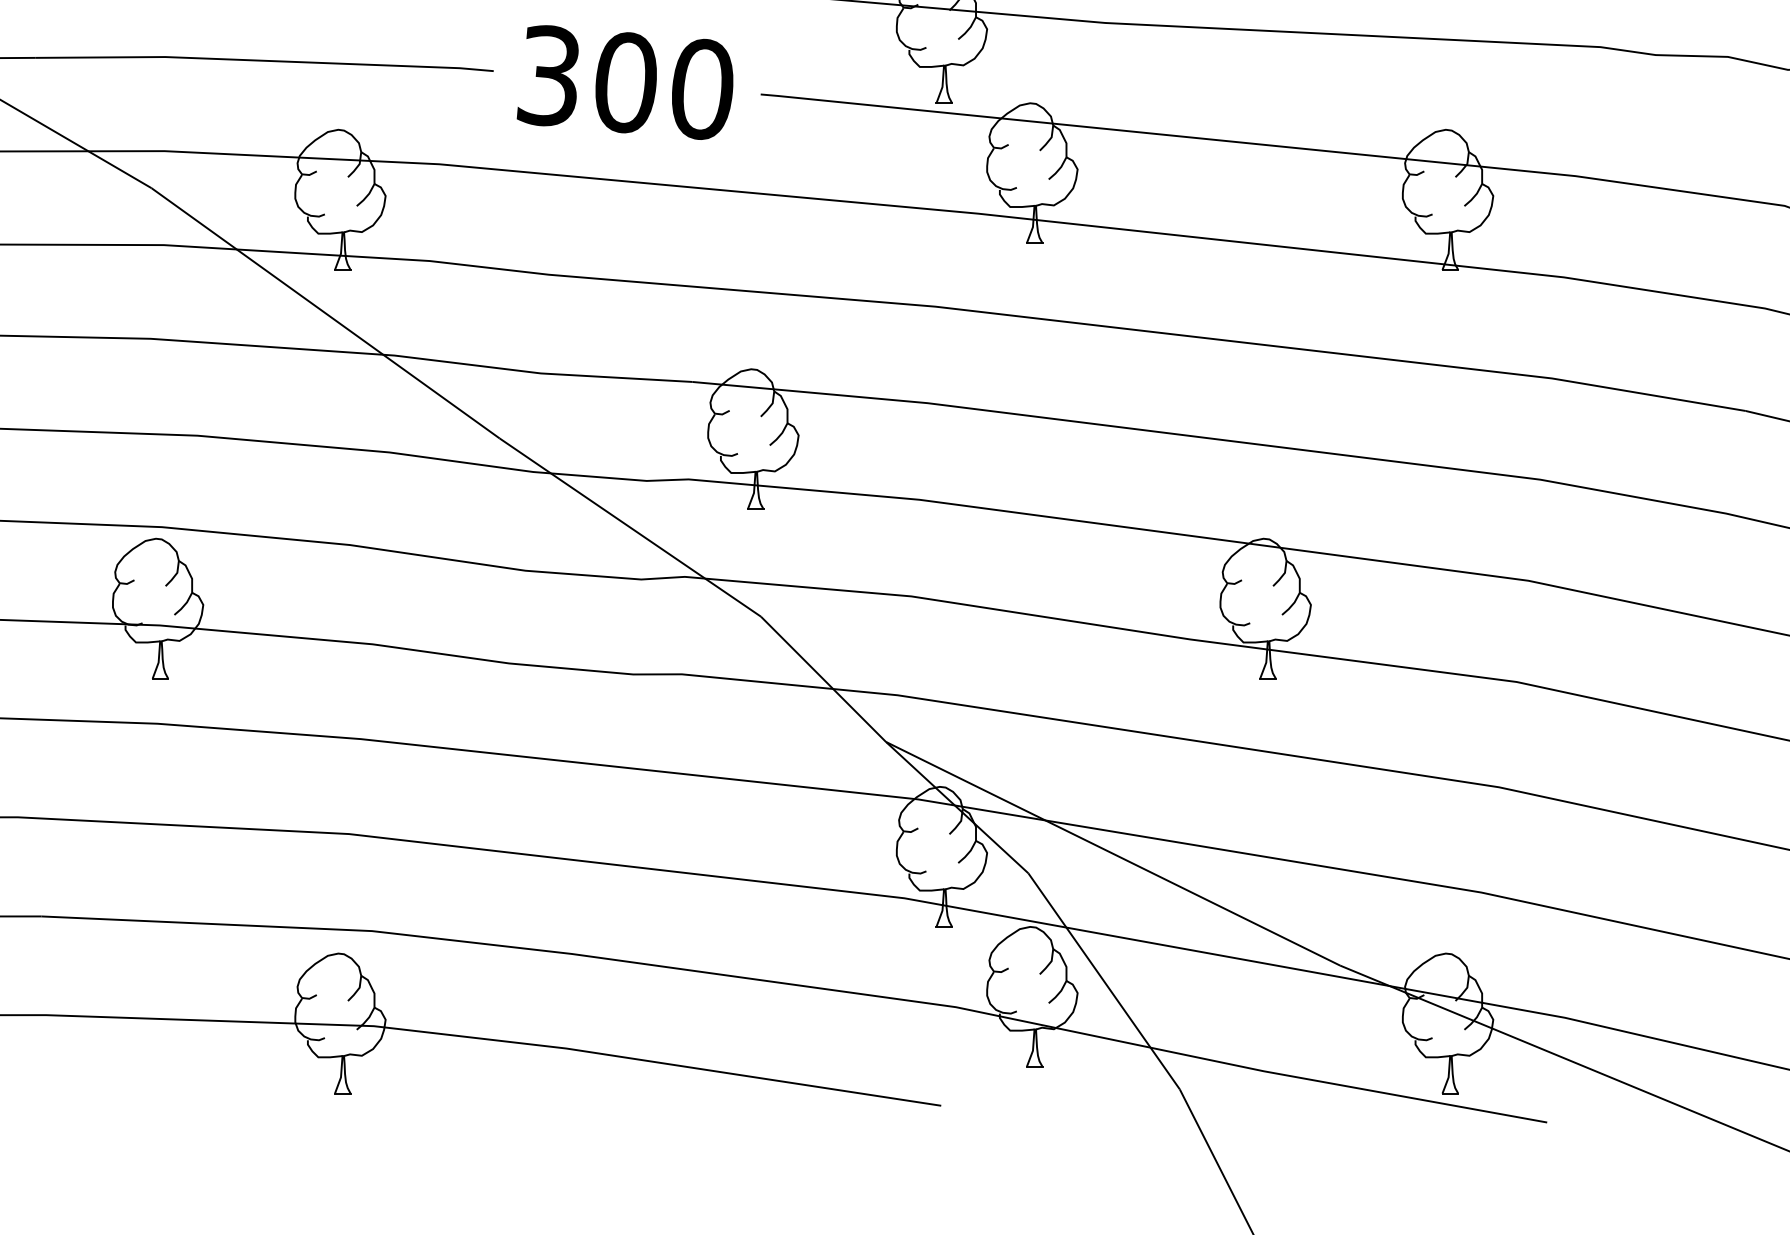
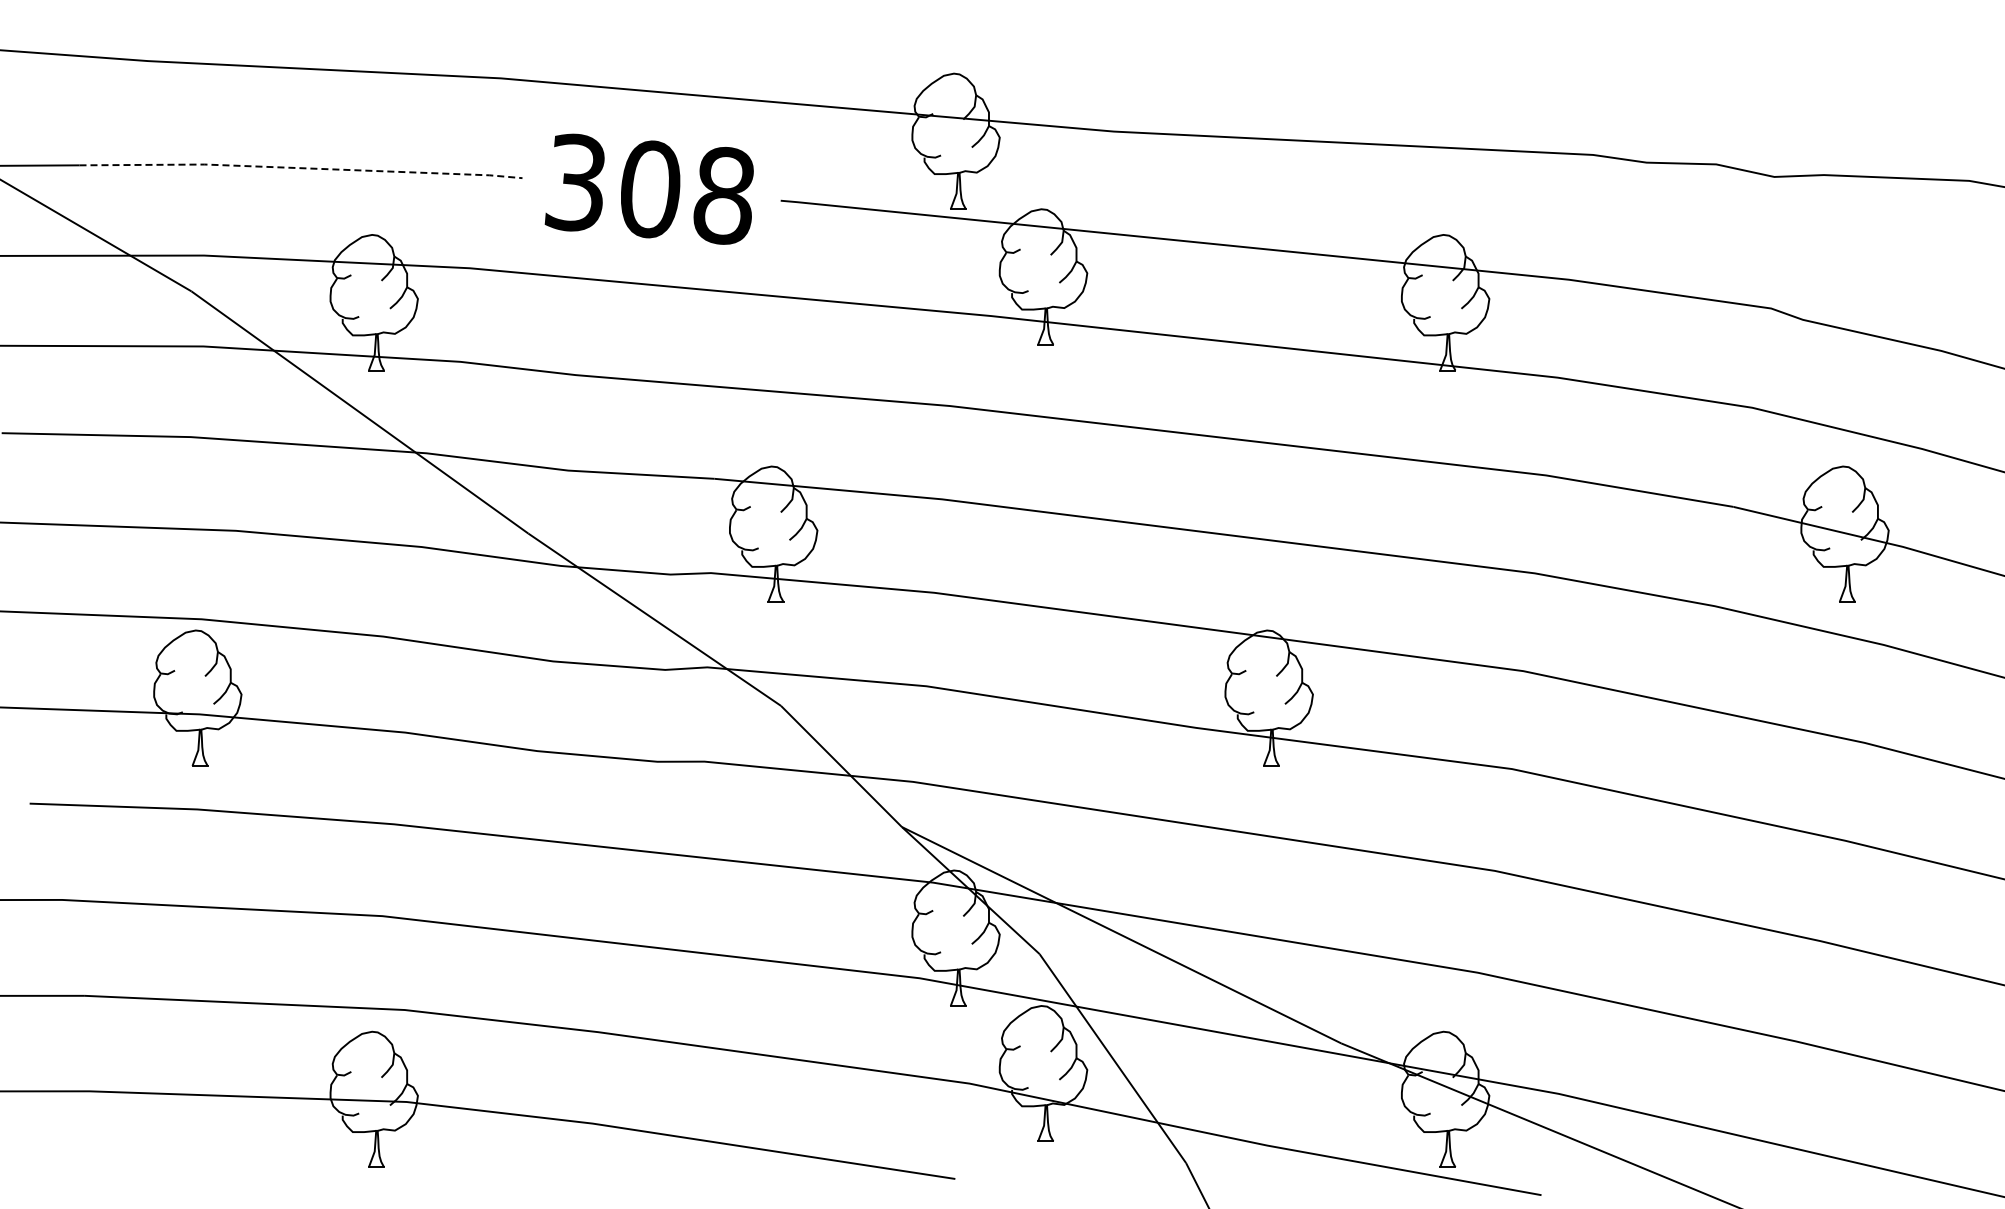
line: (265, 61) -> (301, 168), solid -> dashed
text: (701, 89) -> (723, 195), 300 -> 308

